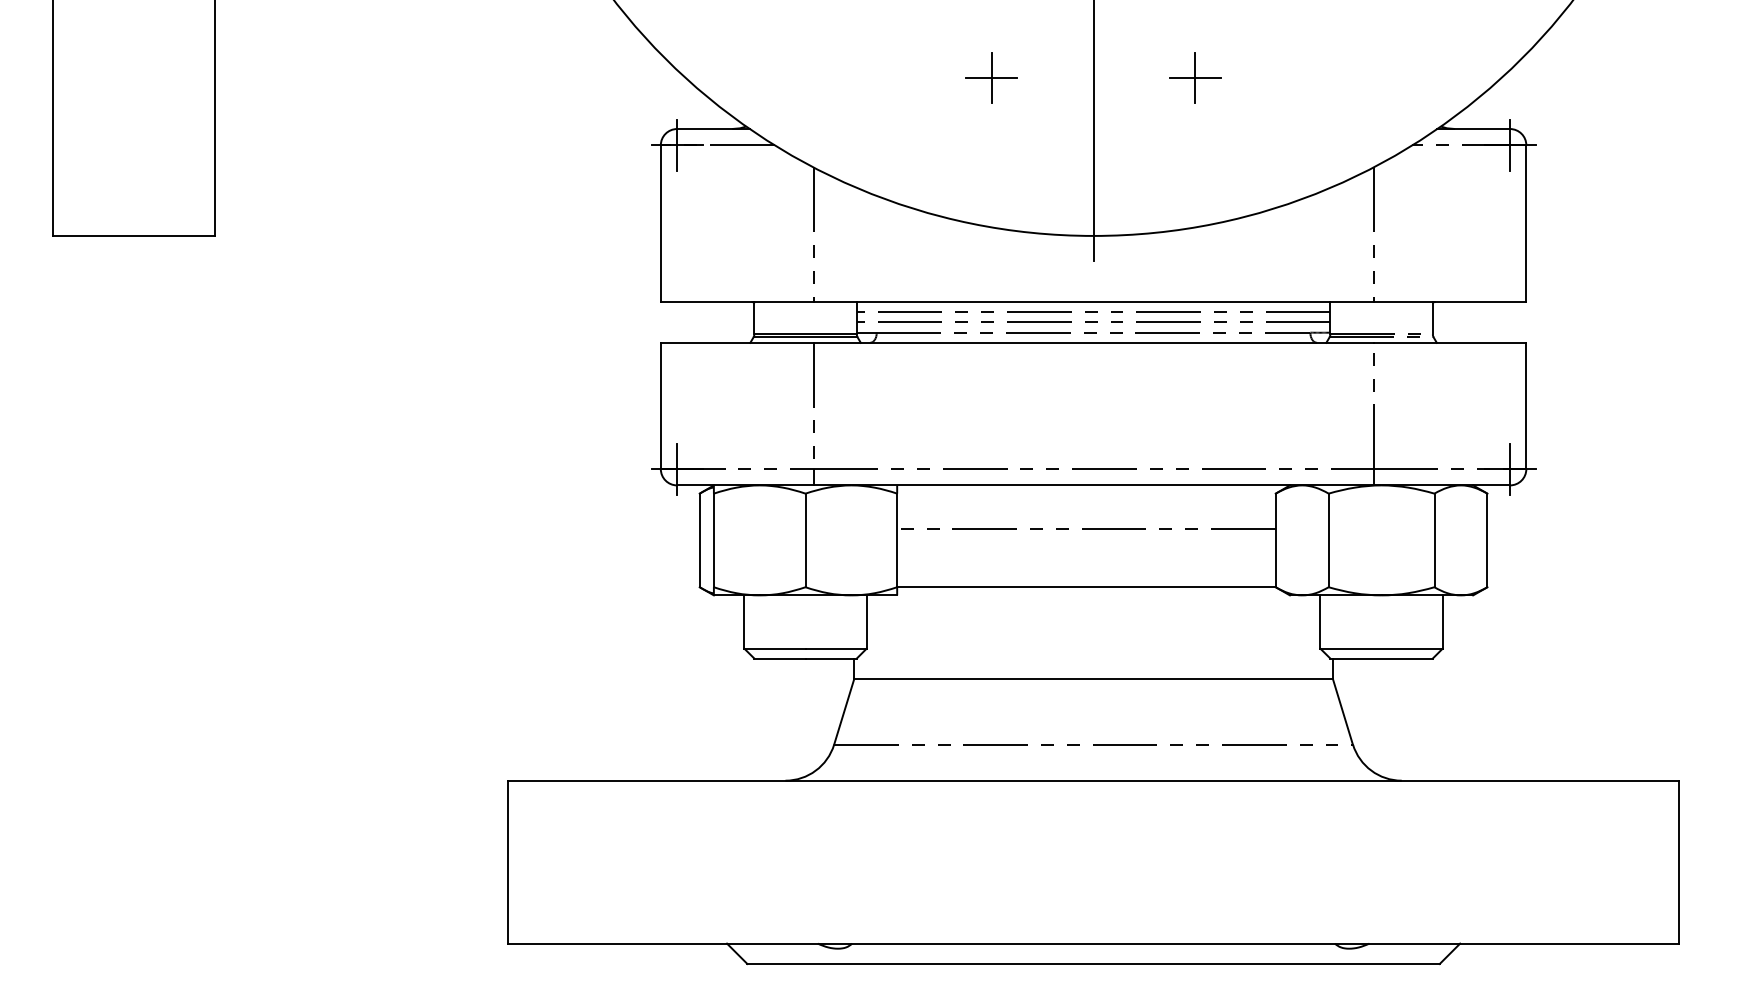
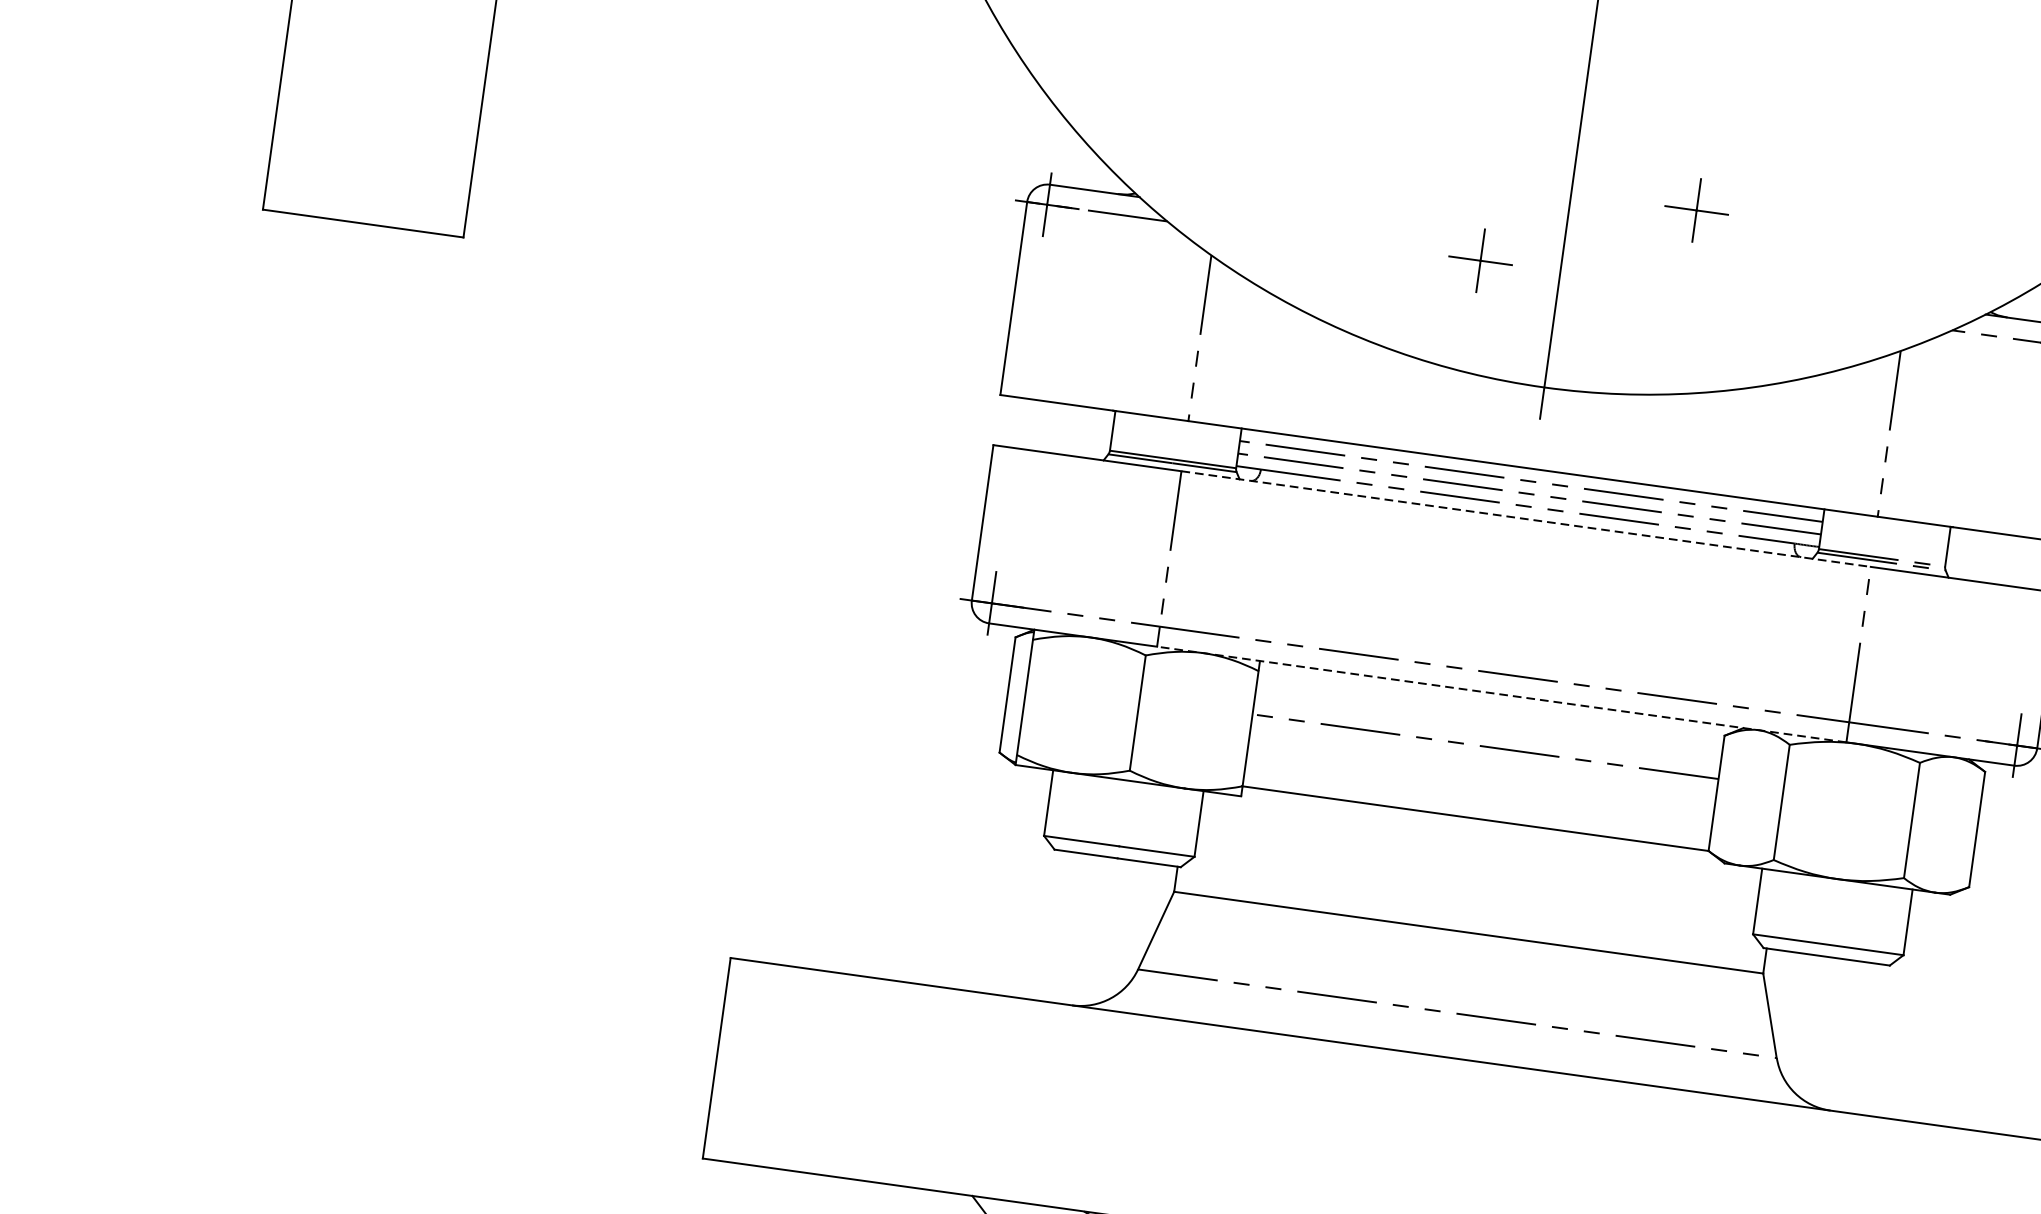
part: (991, 77) -> (1480, 260), moved
line: (1094, 342) -> (1527, 518), solid -> dashed
line: (1093, 485) -> (1501, 694), solid -> dashed

